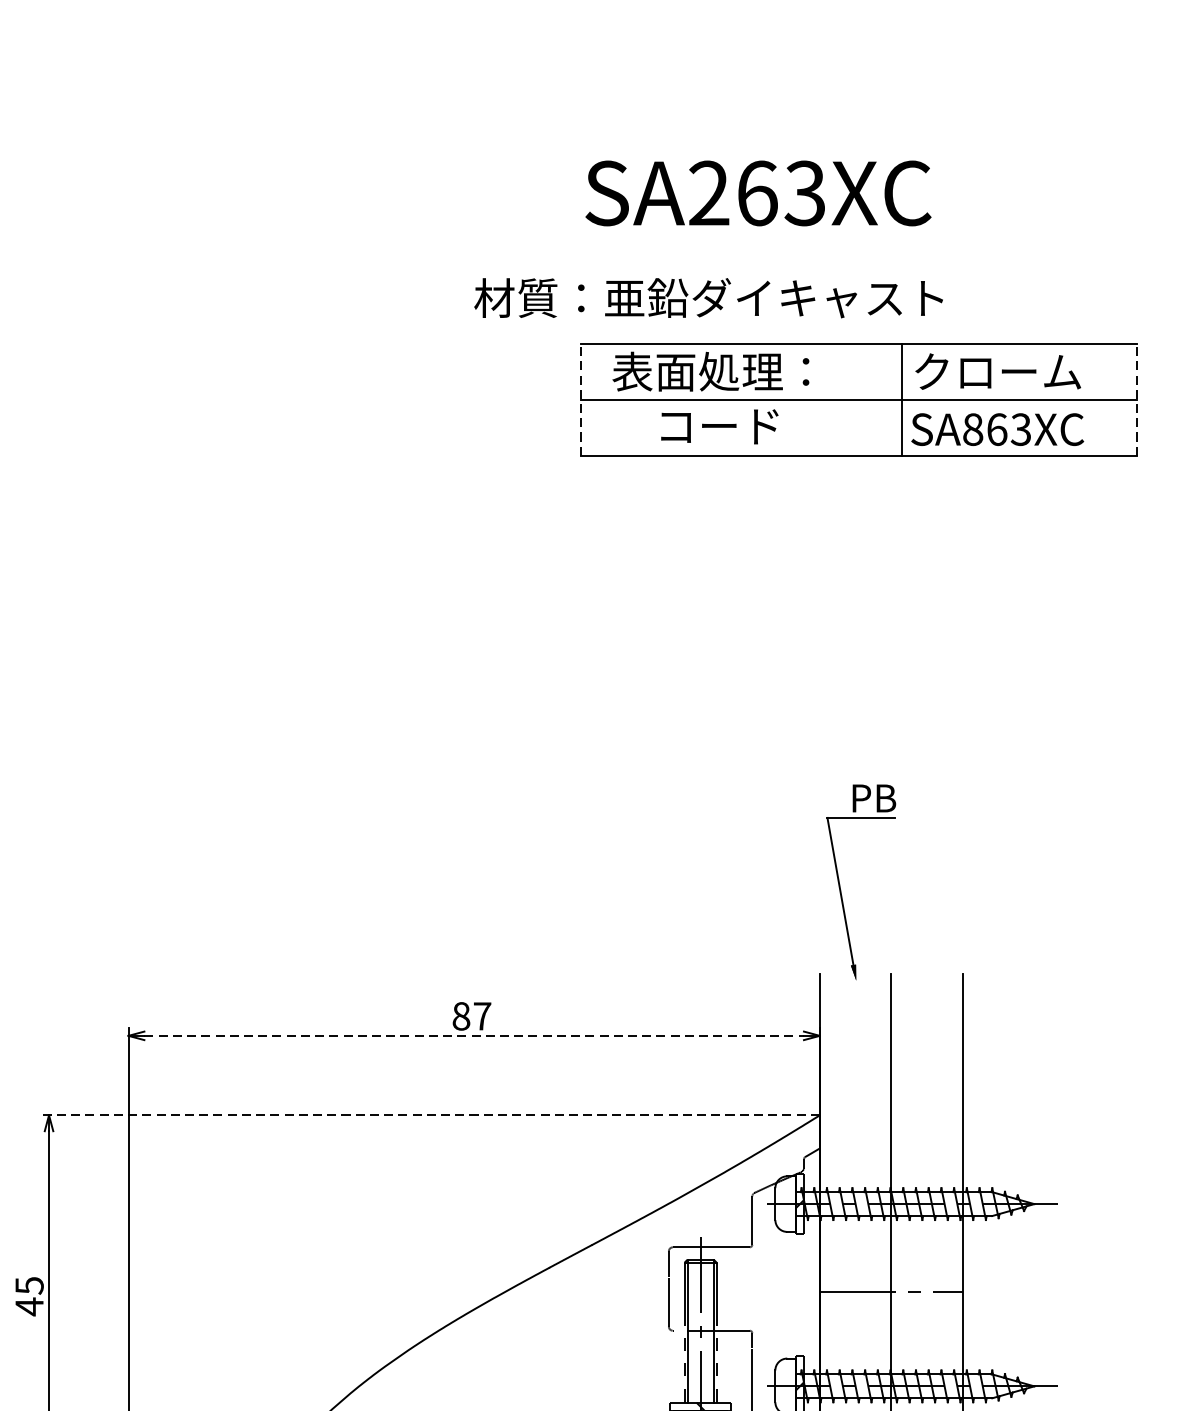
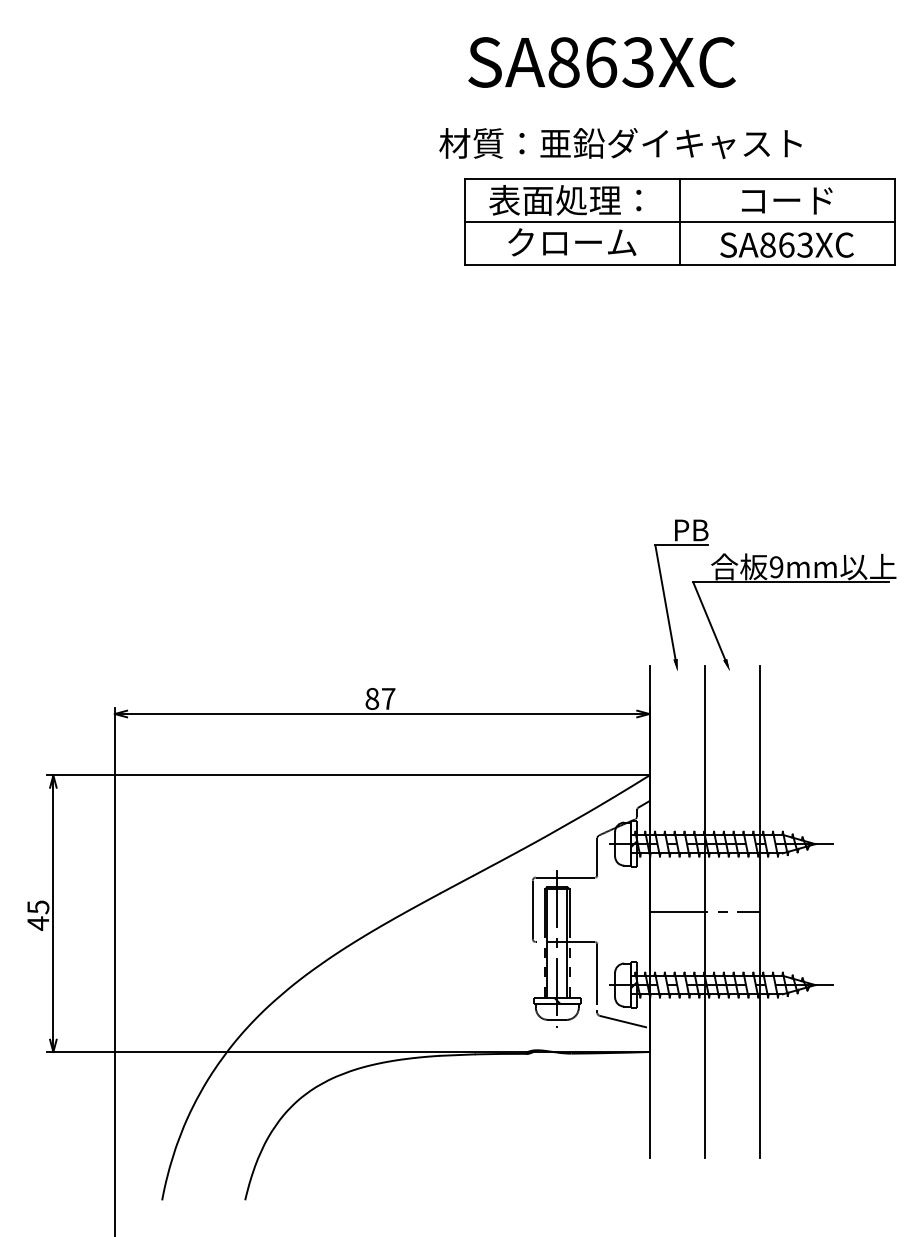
text: (708, 193) -> (563, 62), SA263XC -> SA863XC
text: (708, 298) -> (620, 143), moved
text: (998, 371) -> (787, 200), クローム -> コード
line: (580, 399) -> (464, 221), dashed -> solid
line: (1137, 399) -> (895, 221), dashed -> solid
line: (901, 400) -> (679, 222), moved
text: (720, 426) -> (572, 242), コード -> クローム
part: (1007, 865) -> (794, 582), added
line: (474, 1036) -> (382, 714), dashed -> solid
line: (429, 1115) -> (347, 775), dashed -> solid

